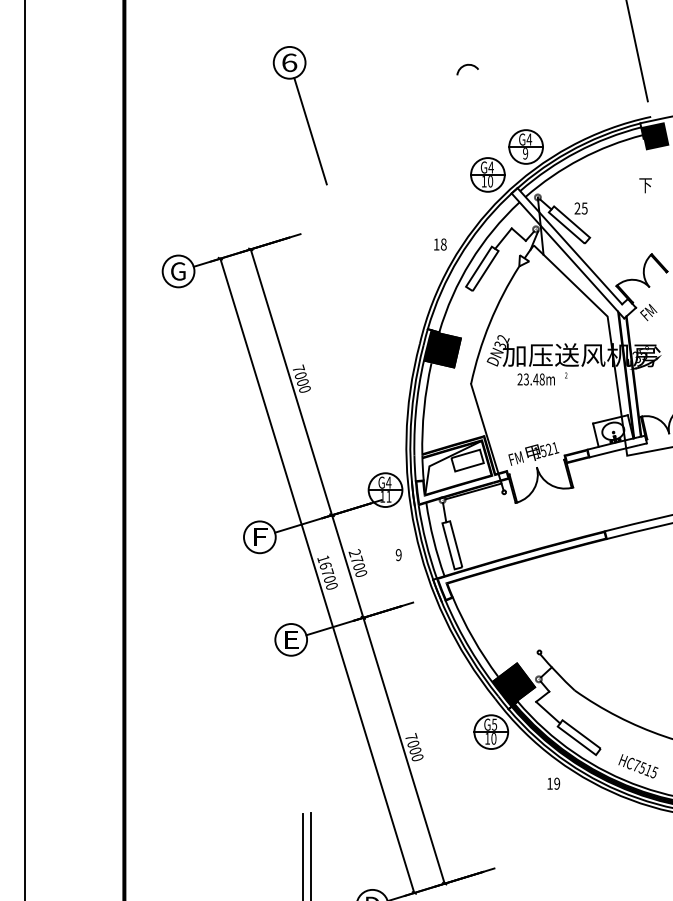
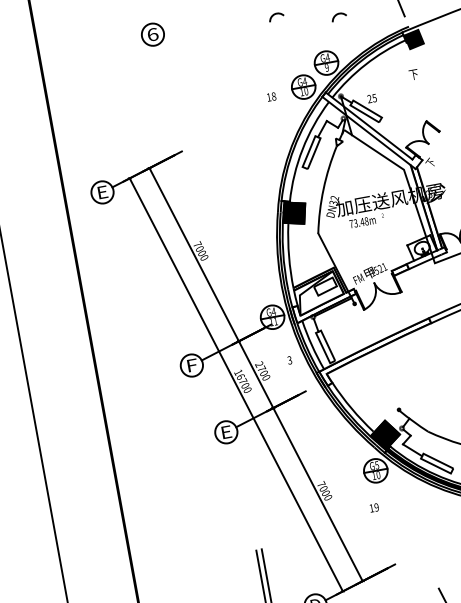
arc: (553, 82) -> (337, 15), added
line: (310, 131) -> (175, 79), removed
text: (440, 244) -> (271, 96), moved
text: (178, 271) -> (102, 192), G -> E
text: (648, 312) -> (431, 161), FM -> 下
text: (519, 379) -> (351, 224), 23.48m -> 73.48m
text: (398, 554) -> (289, 360), 9 -> 3
text: (553, 783) -> (374, 507), moved

